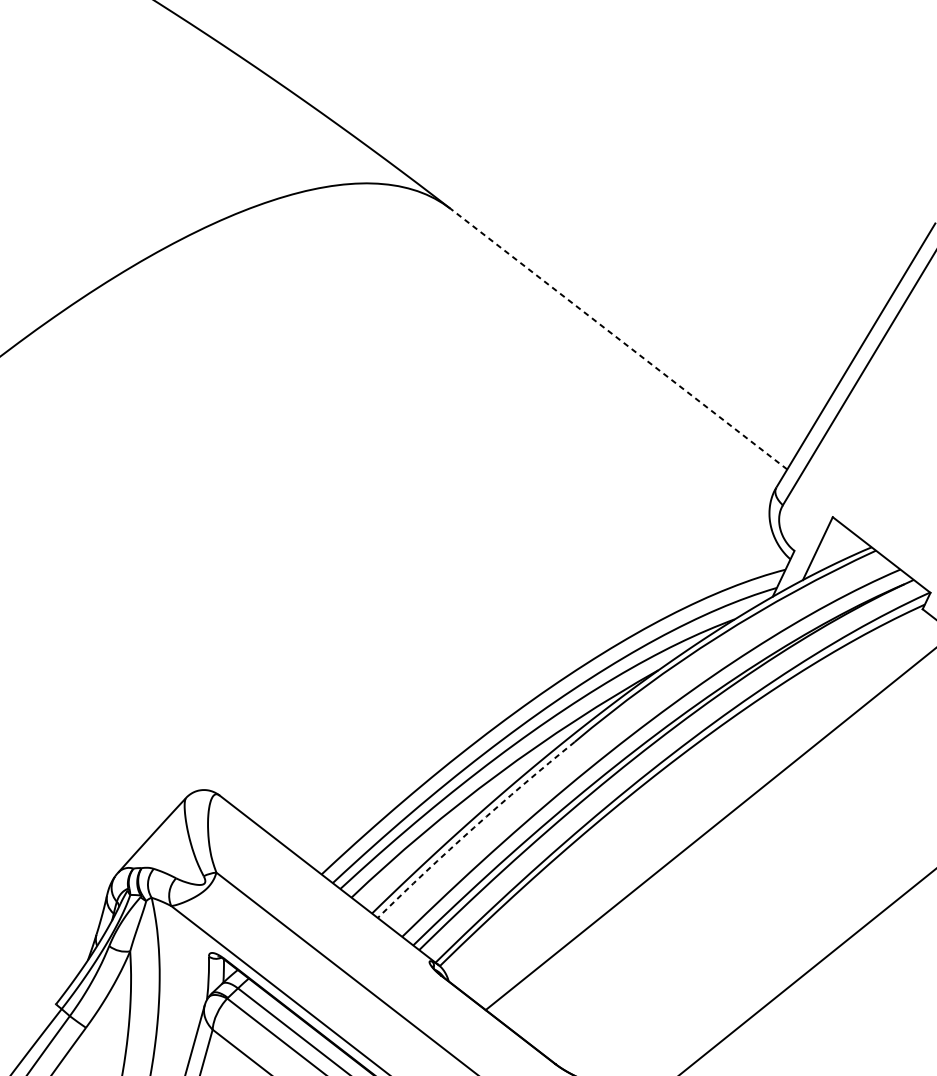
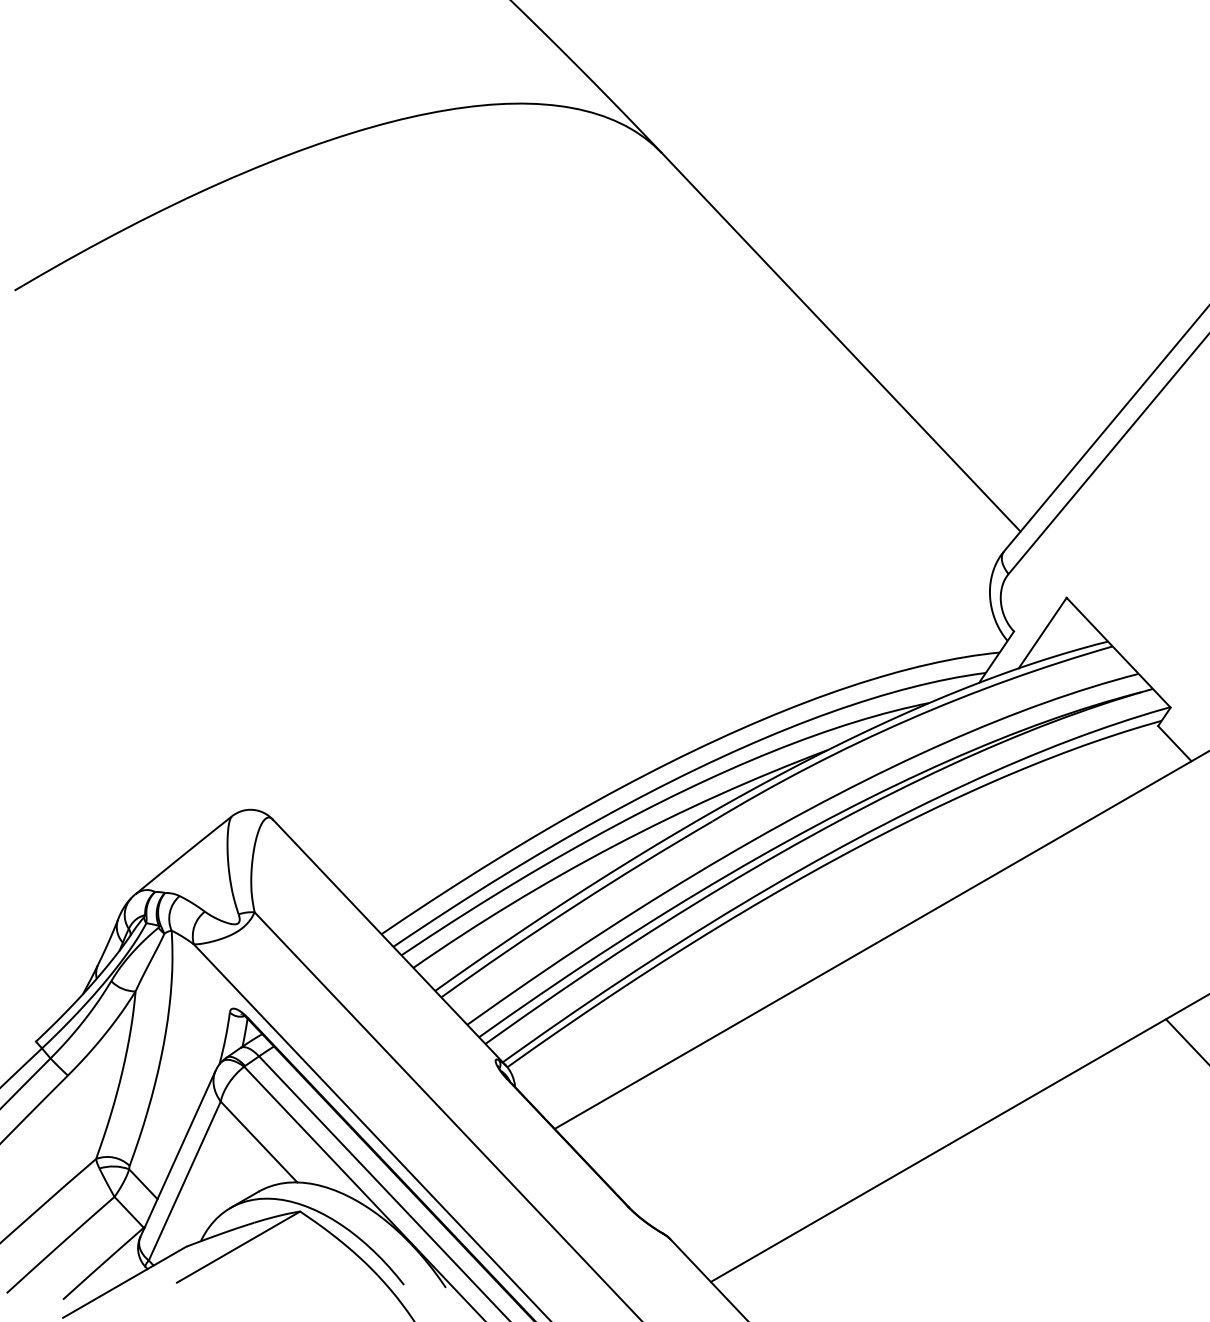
line: (619, 339) -> (841, 342), dashed -> solid
arc: (473, 827) -> (574, 906), dashed -> solid

